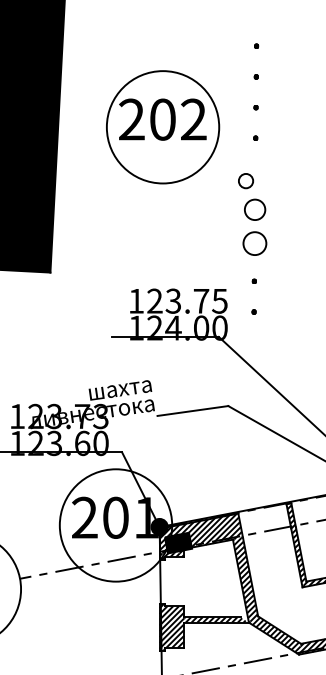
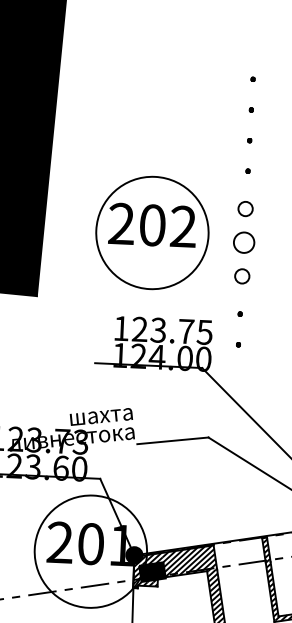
part: (163, 127) -> (152, 233), moved
circle: (246, 181) -> (246, 209), moved
circle: (254, 243) -> (242, 276), size x0.62

